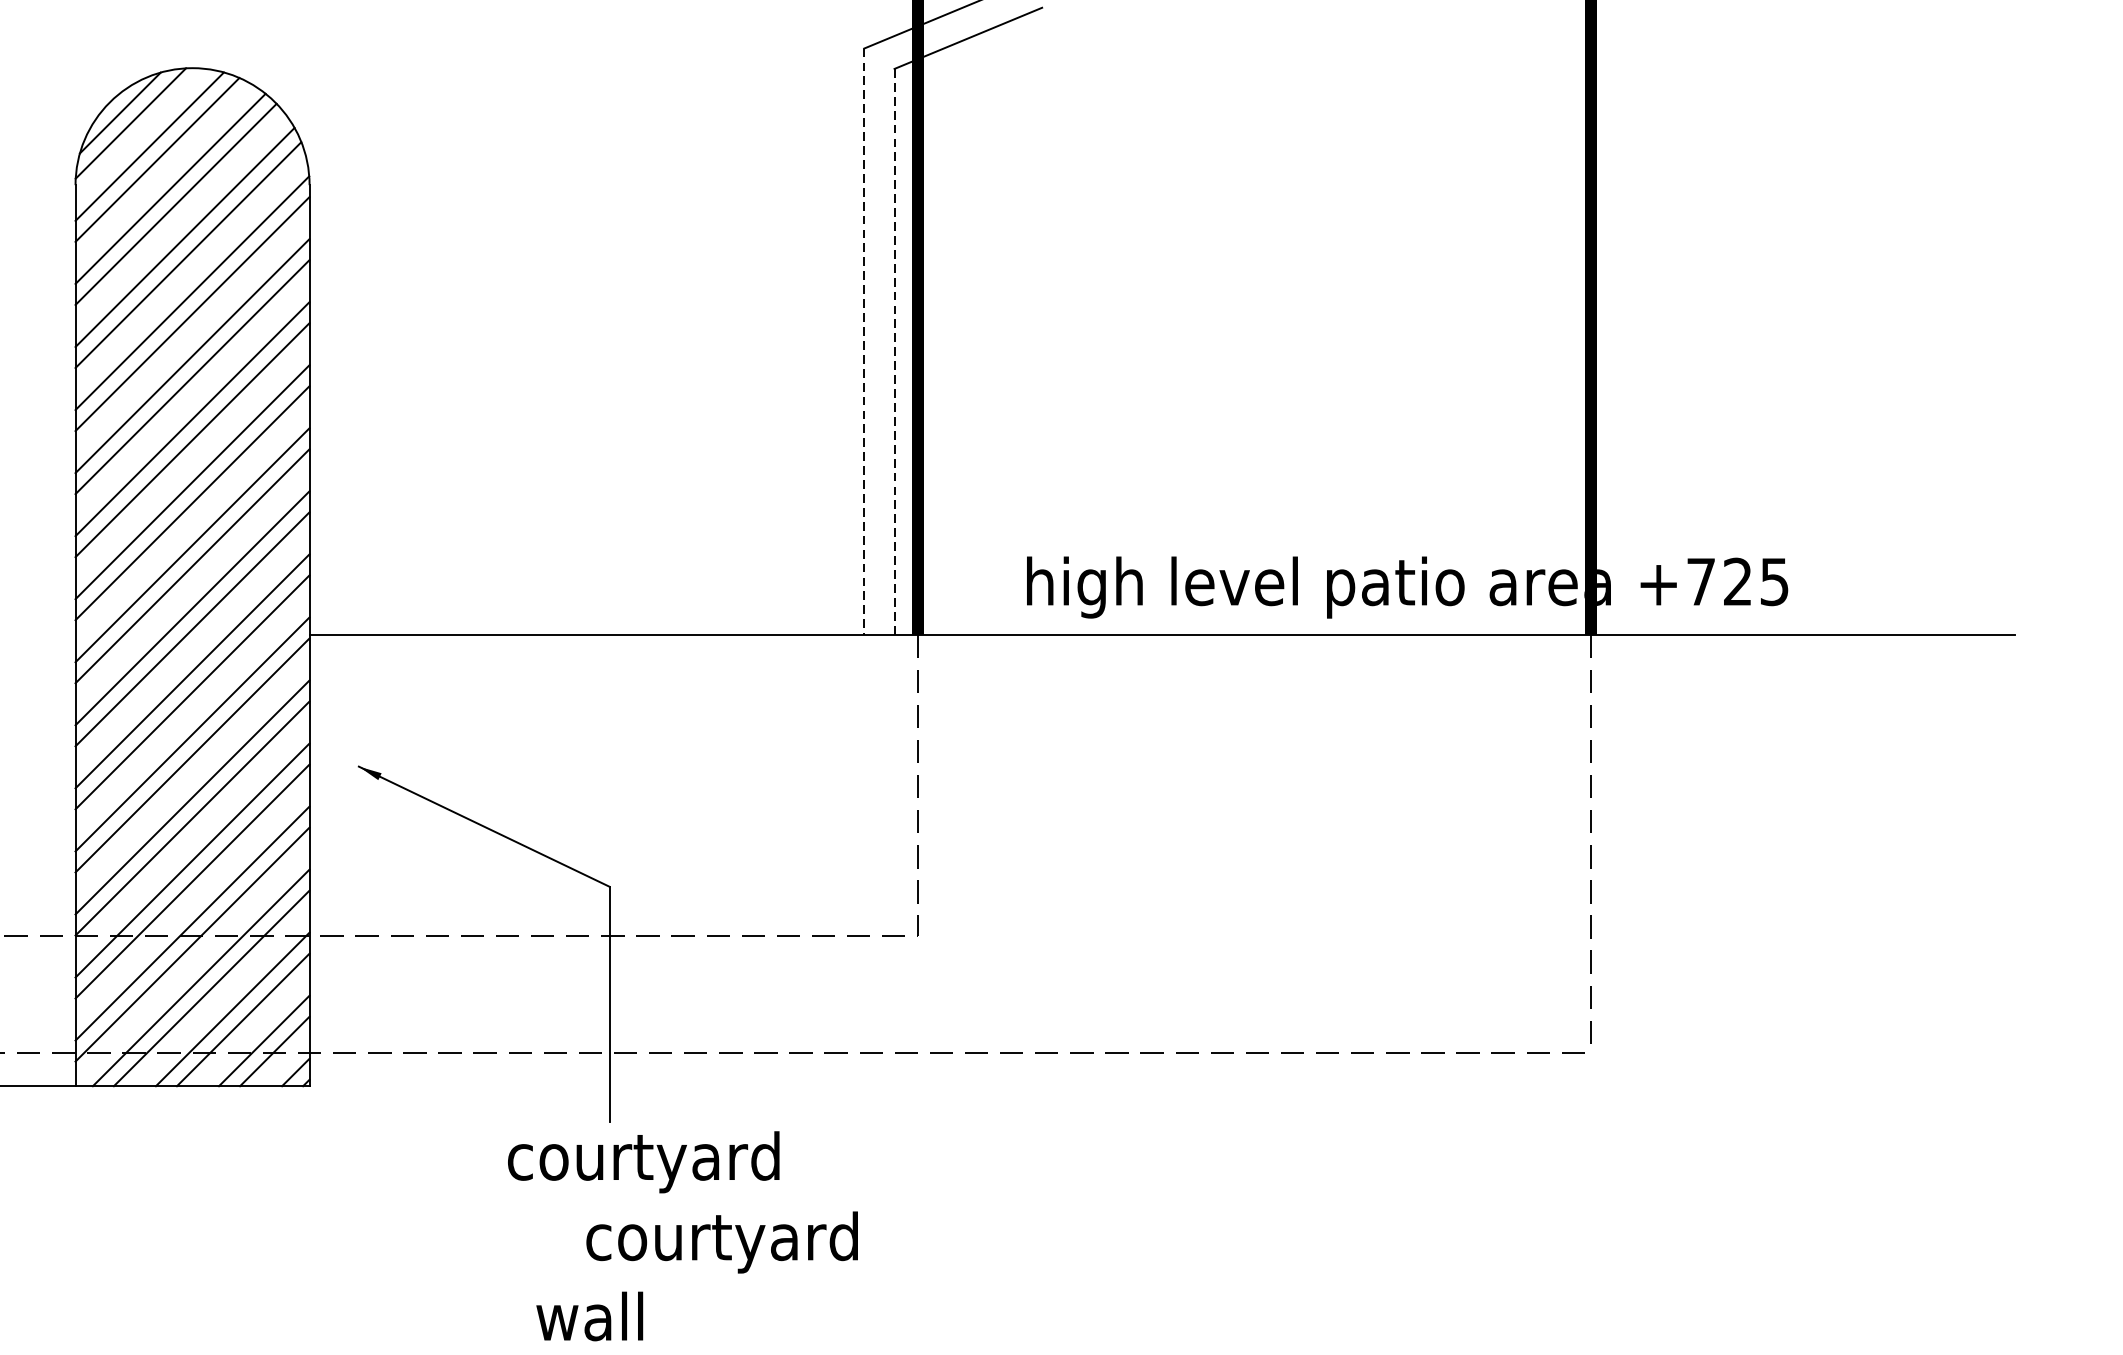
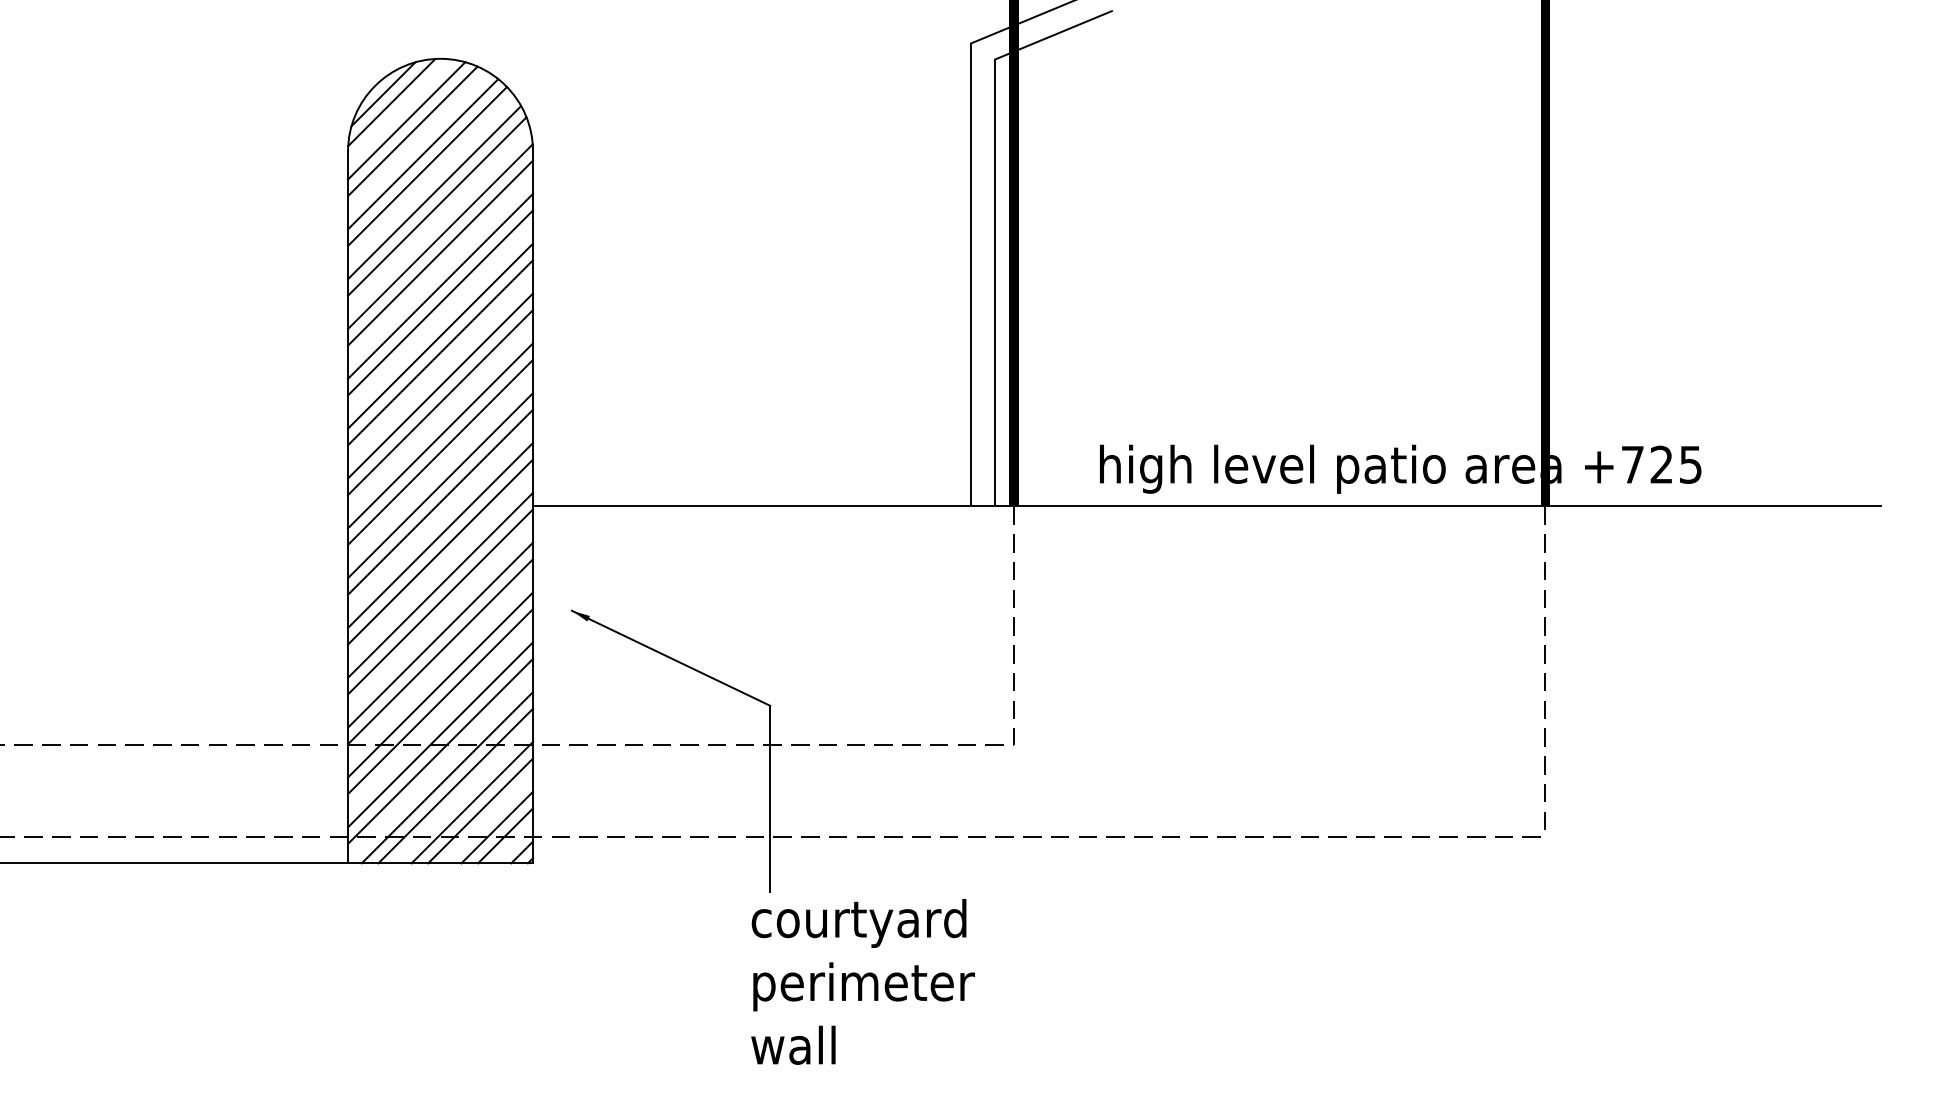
line: (864, 341) -> (971, 274), dashed -> solid
line: (894, 352) -> (995, 283), dashed -> solid
text: (642, 1162) -> (858, 923), moved
text: (726, 1242) -> (862, 986), courtyard -> perimeter
text: (589, 1315) -> (793, 1044), moved

